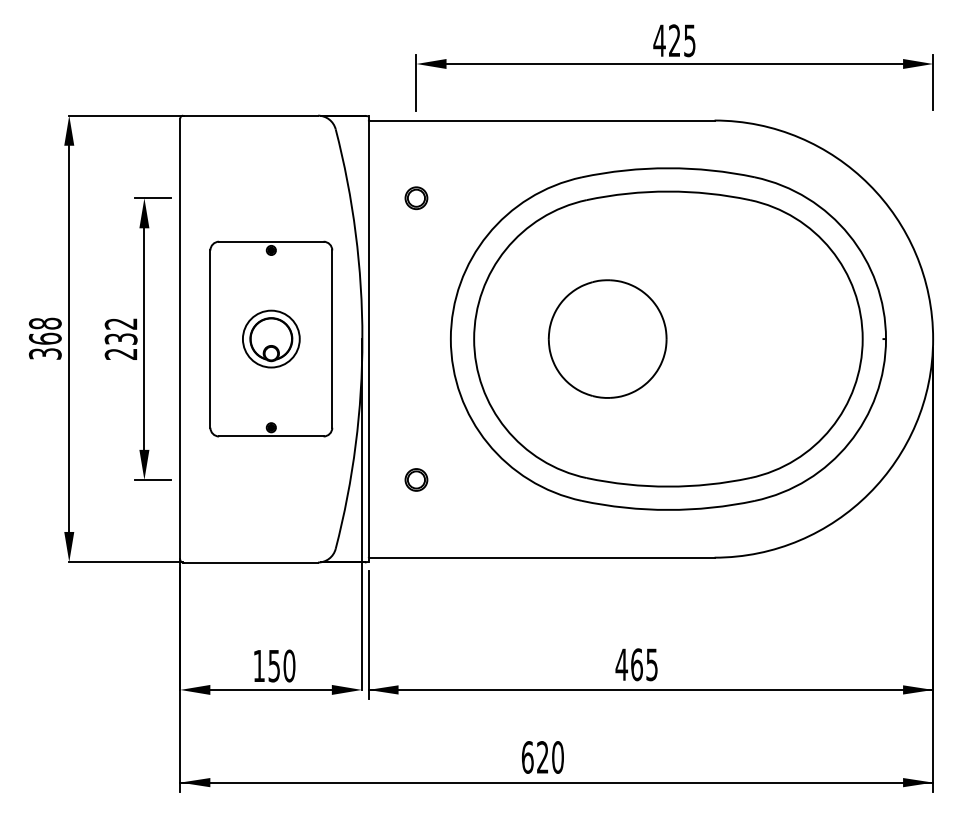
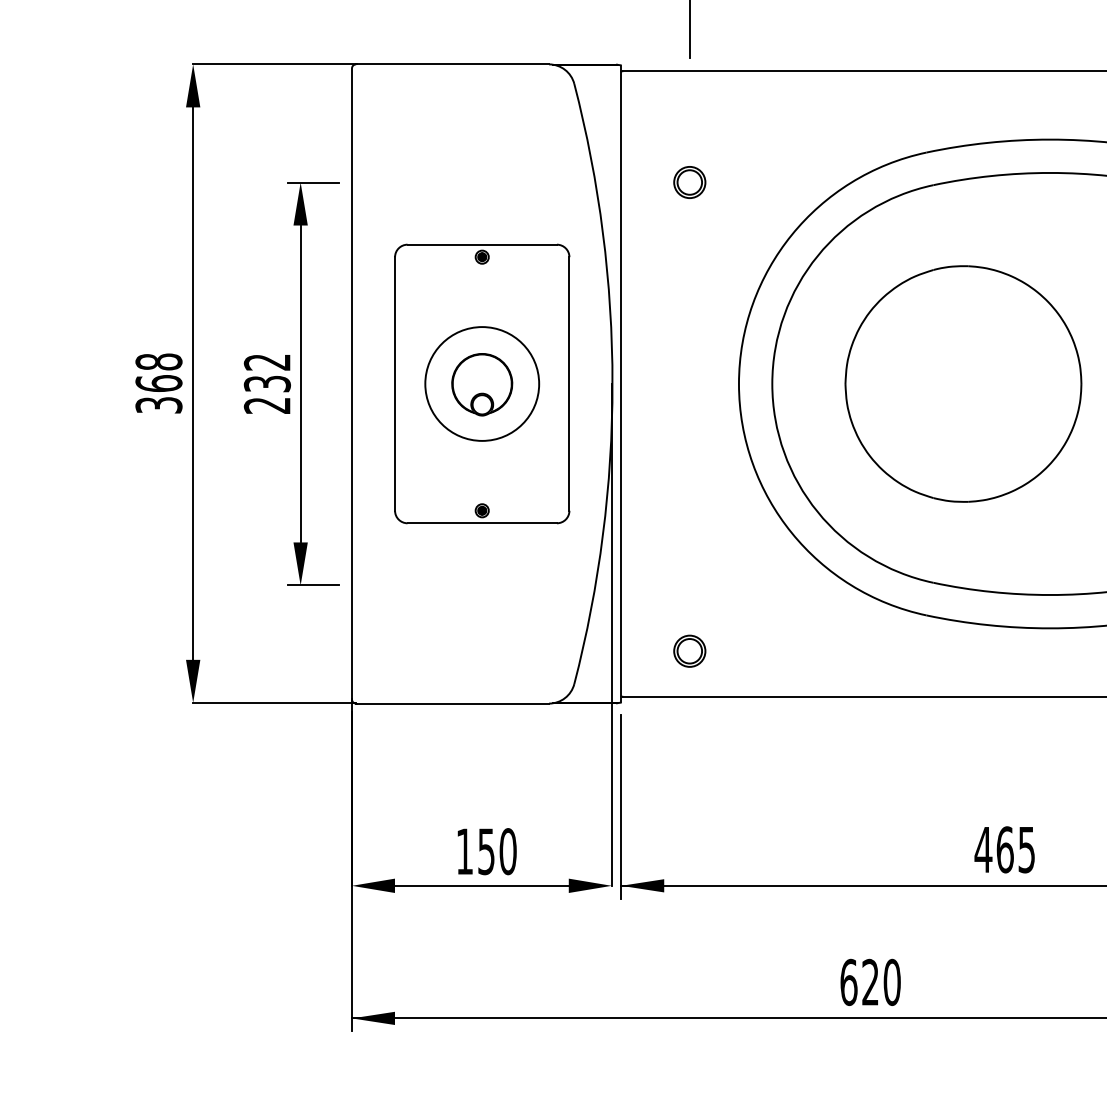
circle: (270, 338) -> (481, 383), size x1.4
part: (607, 338) -> (963, 383), size x1.4
part: (416, 479) -> (689, 650), moved

